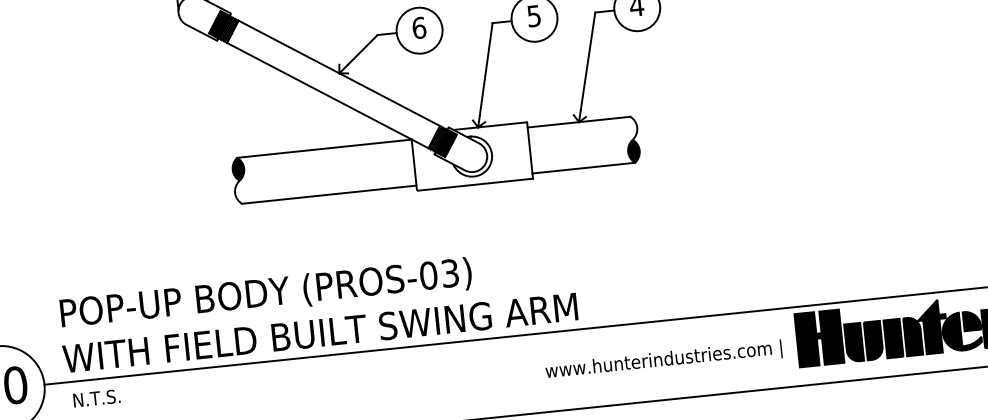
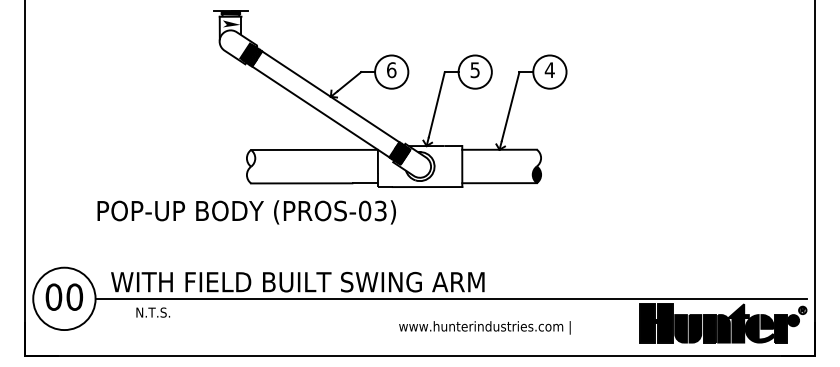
fill: (237, 169) -> (250, 158), removed
text: (265, 294) -> (246, 212), moved
text: (663, 360) -> (484, 327), moved
text: (97, 398) -> (153, 312), moved

